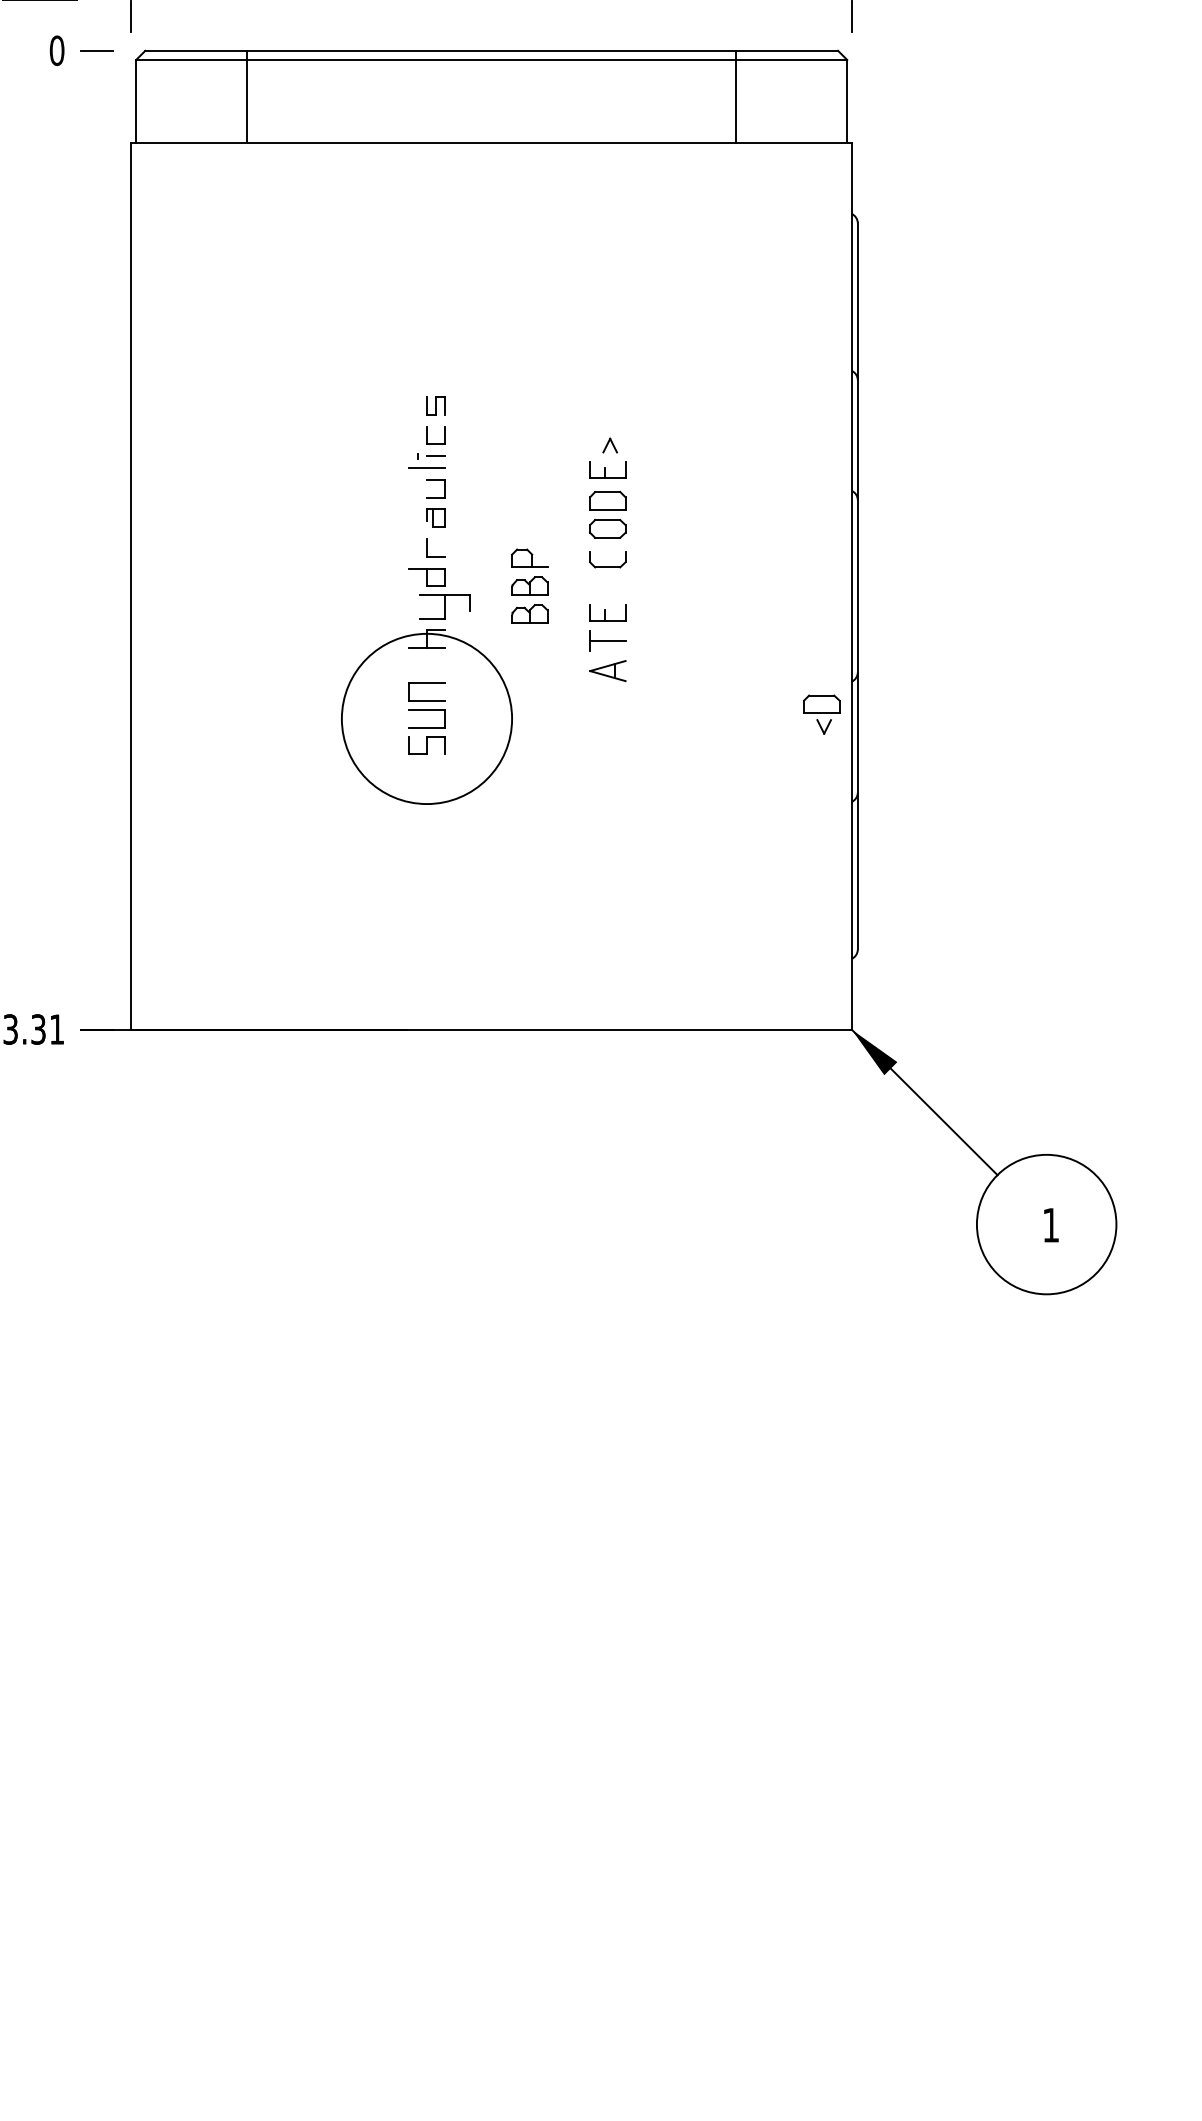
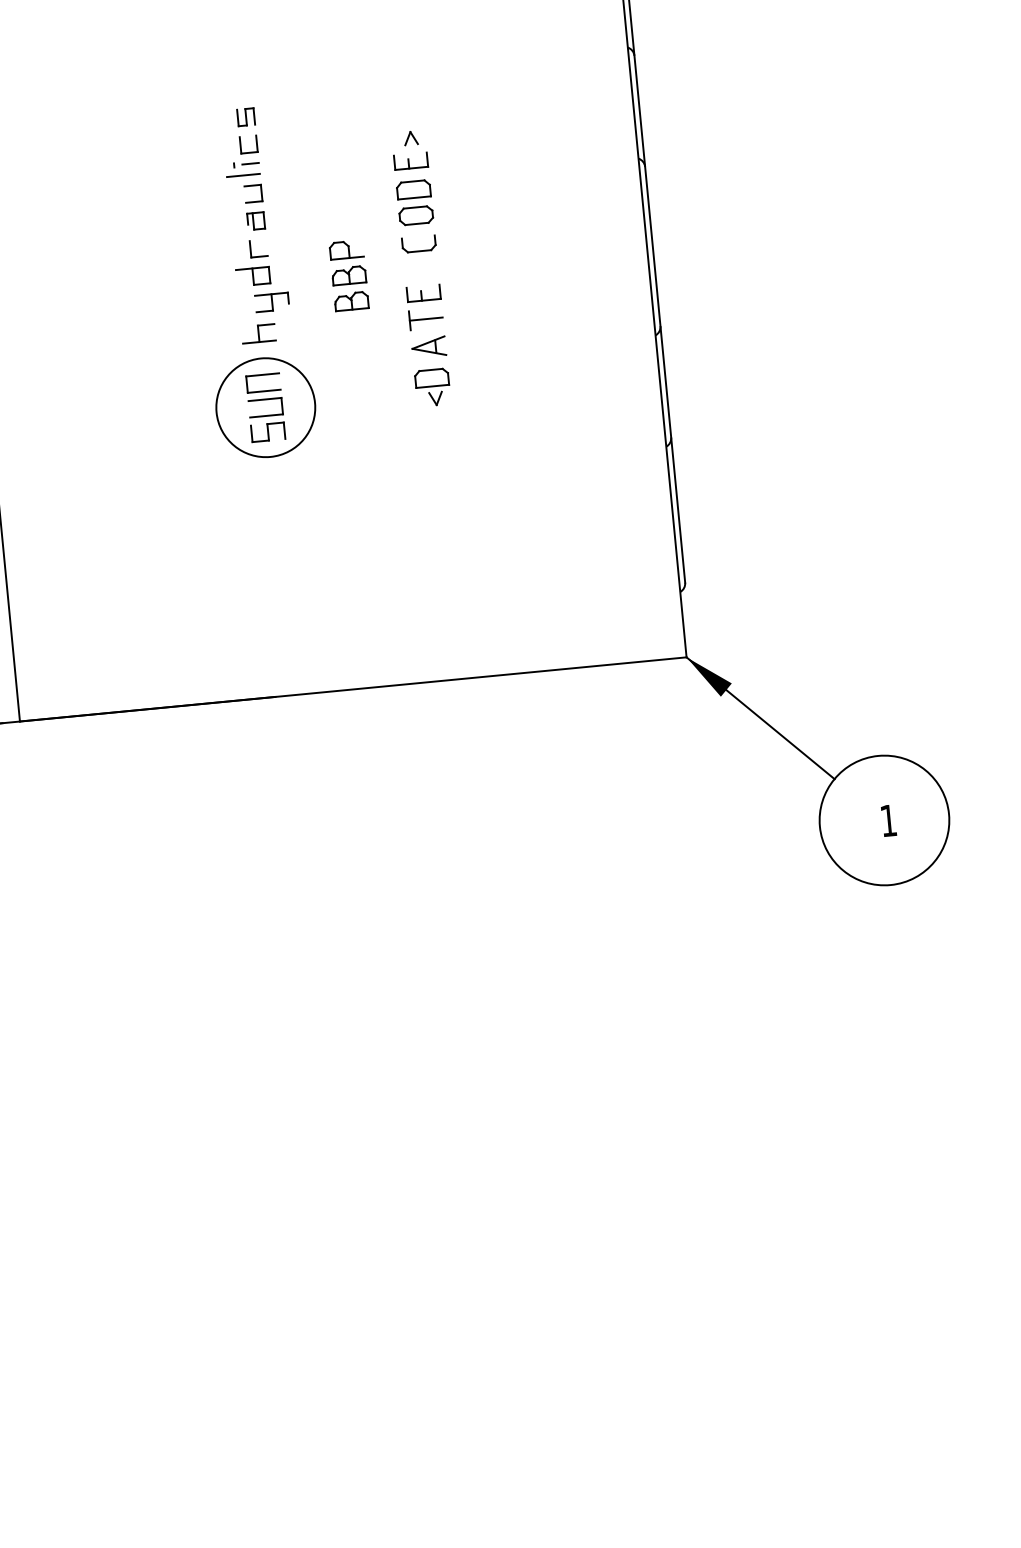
part: (444, 606) -> (272, 302), size x0.71
part: (821, 714) -> (432, 387), moved
circle: (426, 718) -> (265, 407), size x0.62

